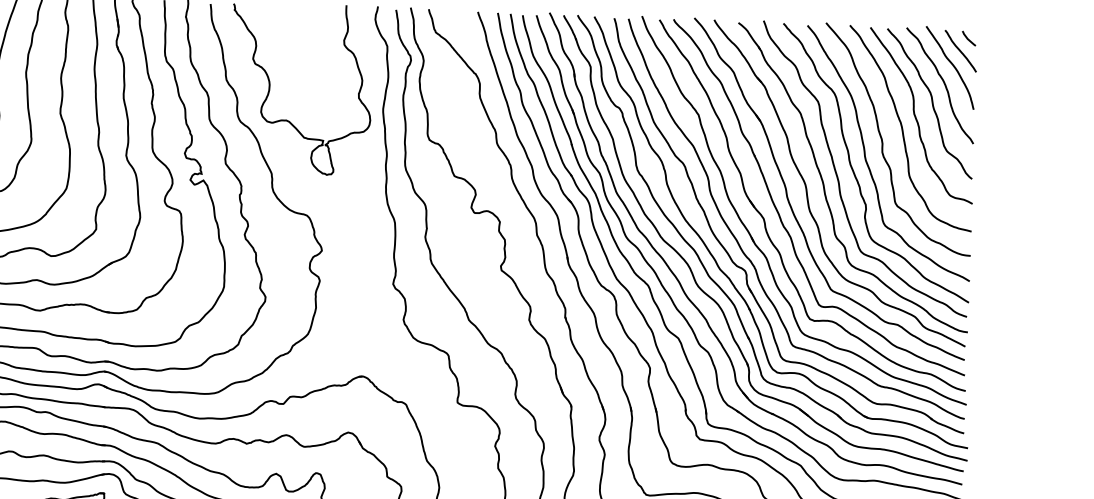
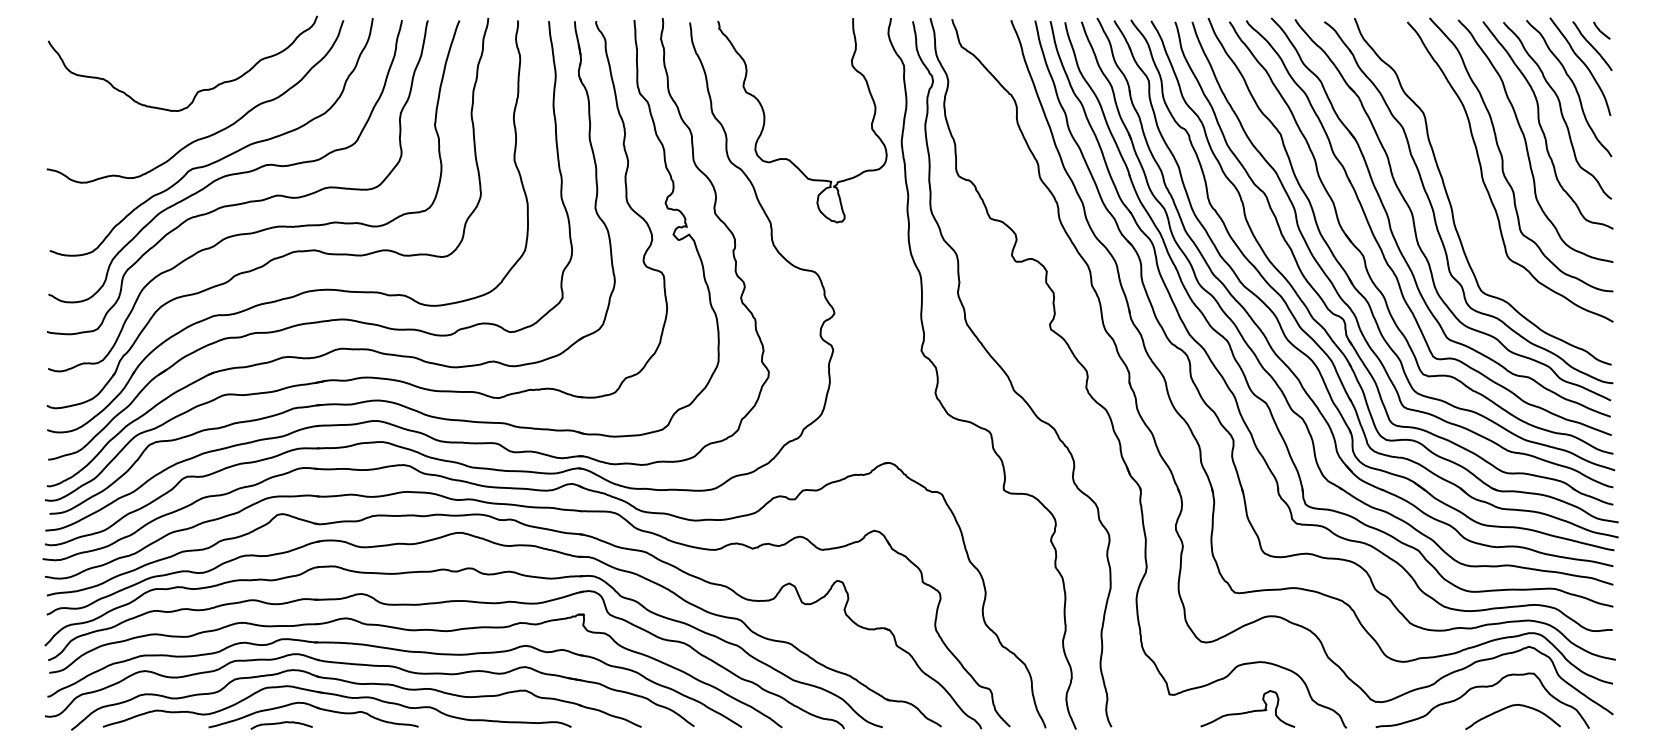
curve: (854, 172) -> (1470, 196), removed

